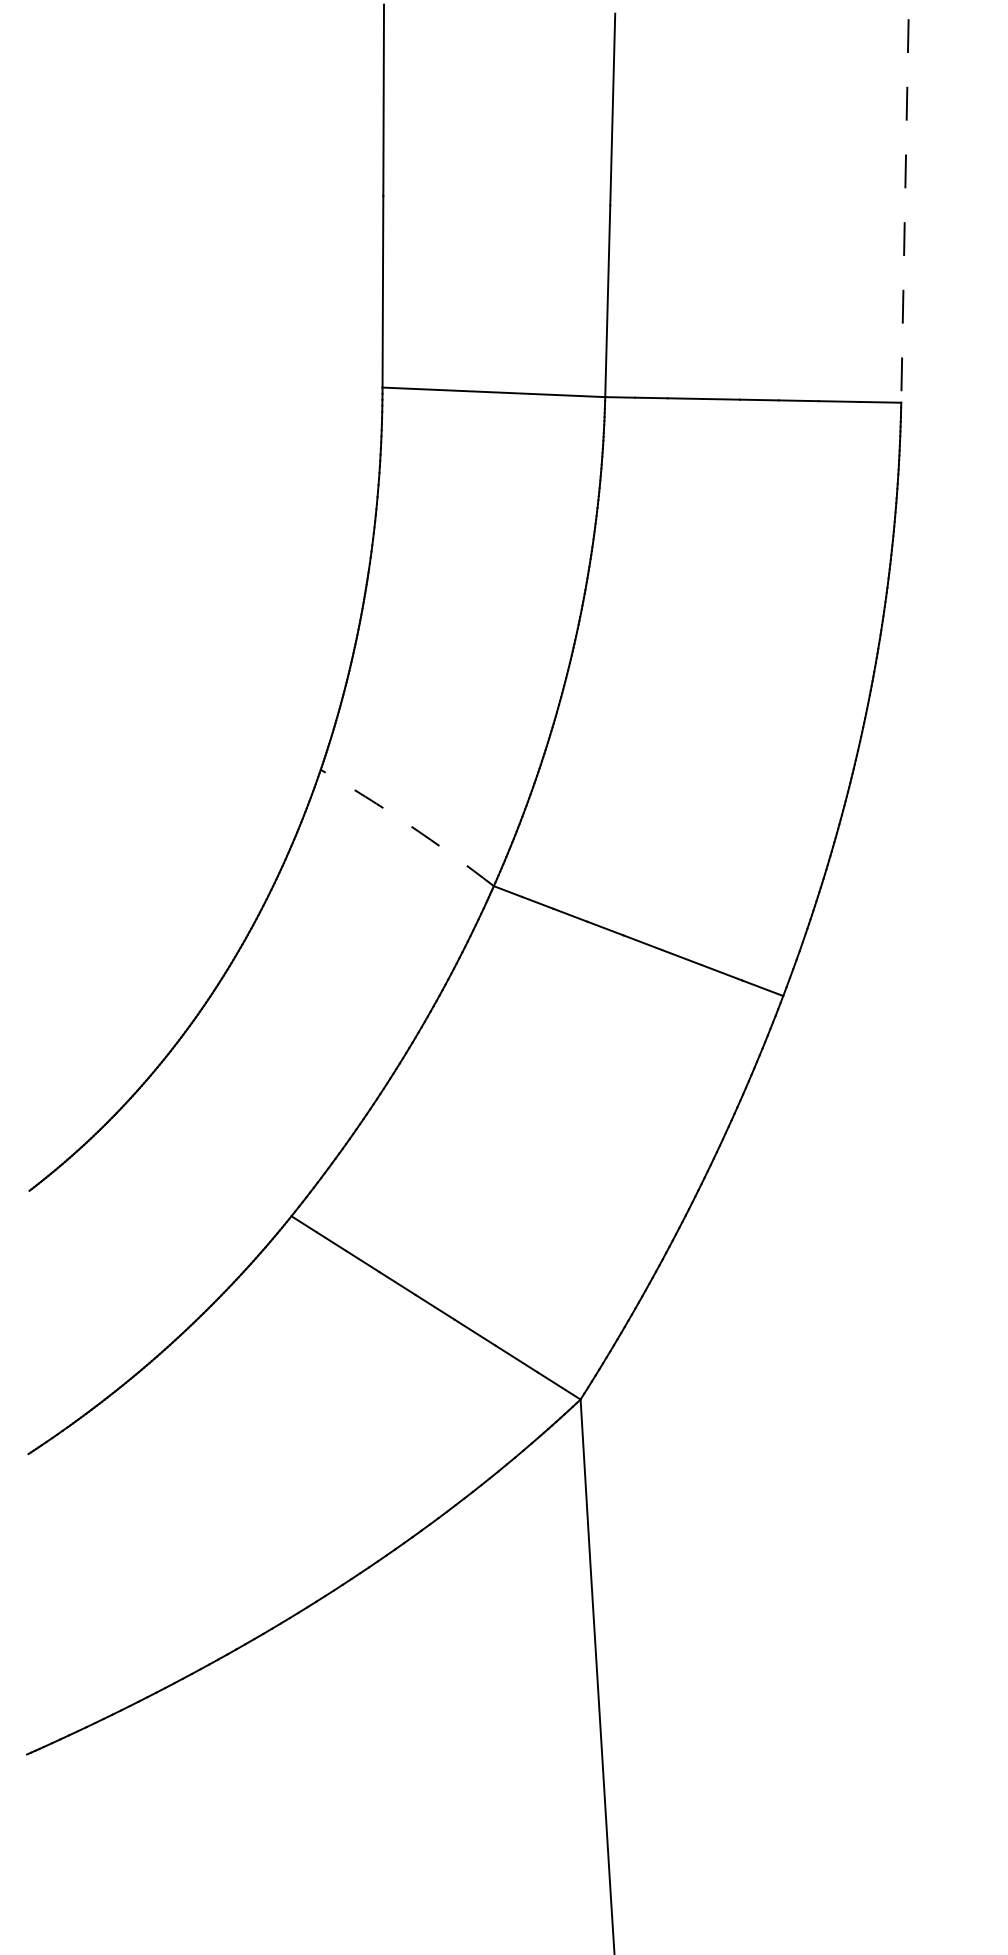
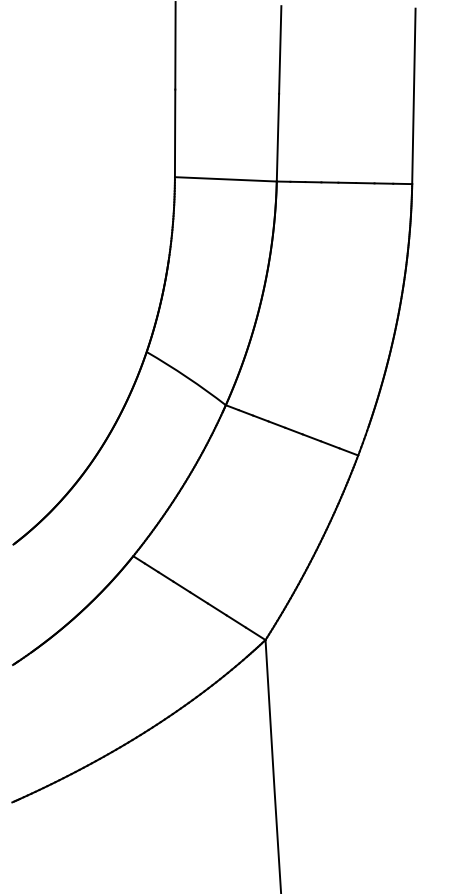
line: (904, 211) -> (413, 96), dashed -> solid
arc: (409, 825) -> (187, 377), dashed -> solid

